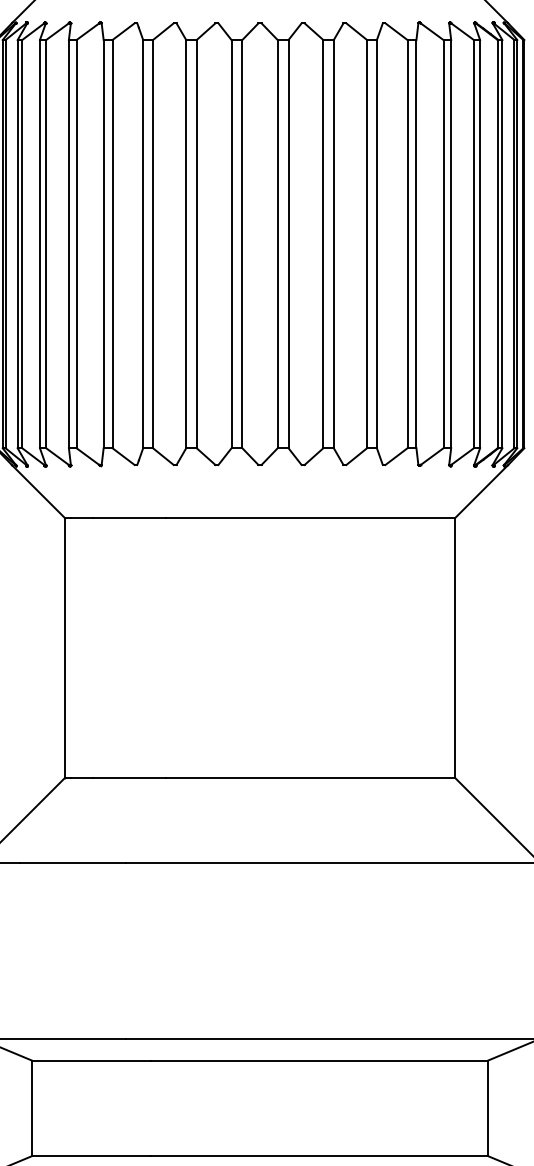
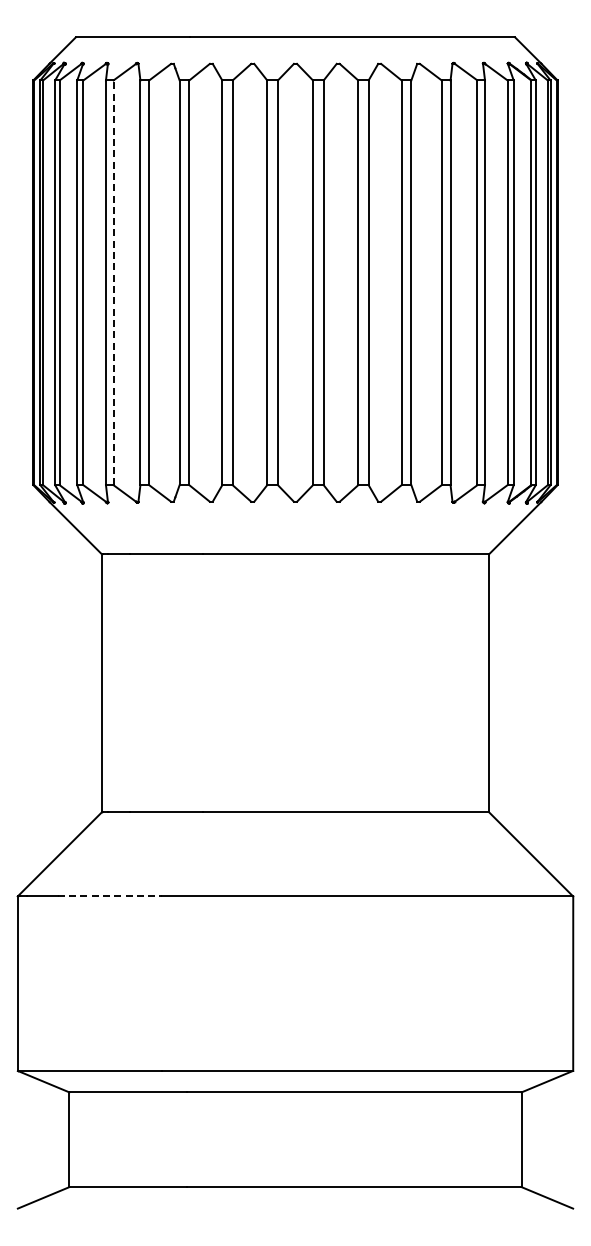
line: (76, 243) -> (113, 282), solid -> dashed
line: (73, 863) -> (110, 896), solid -> dashed

